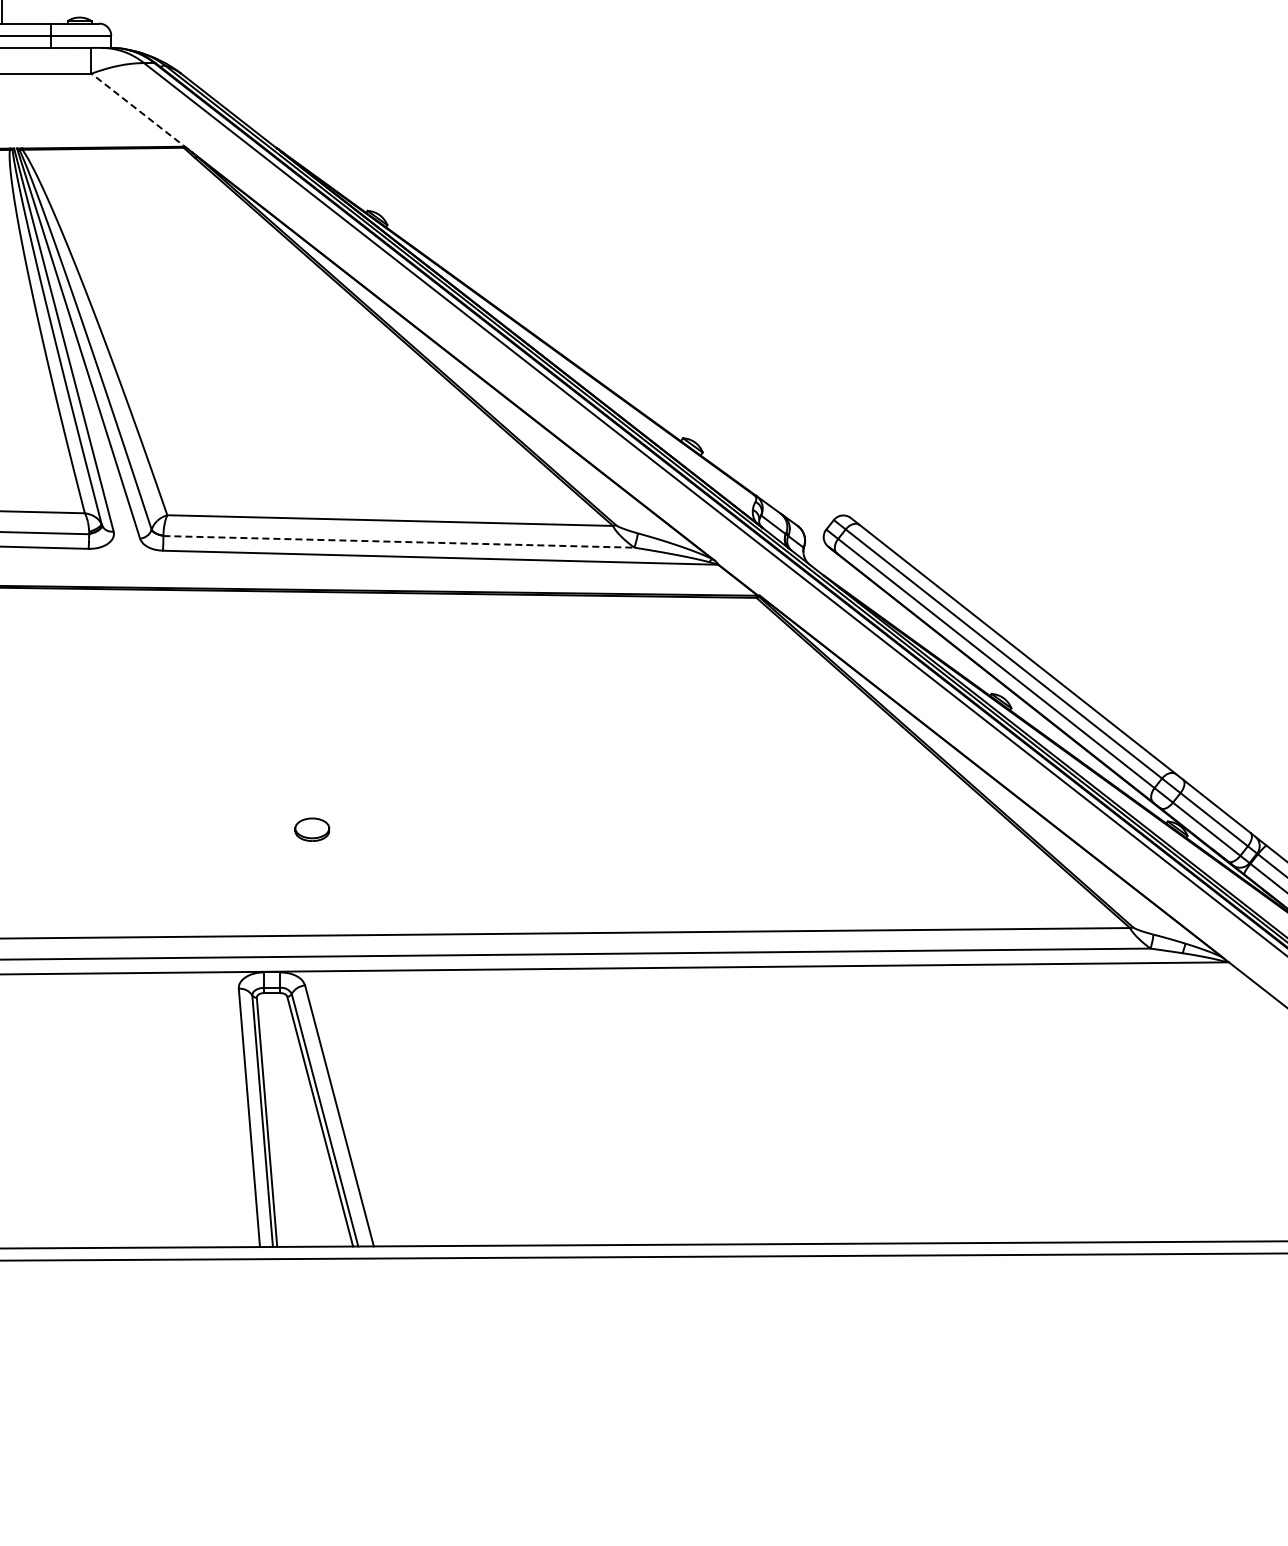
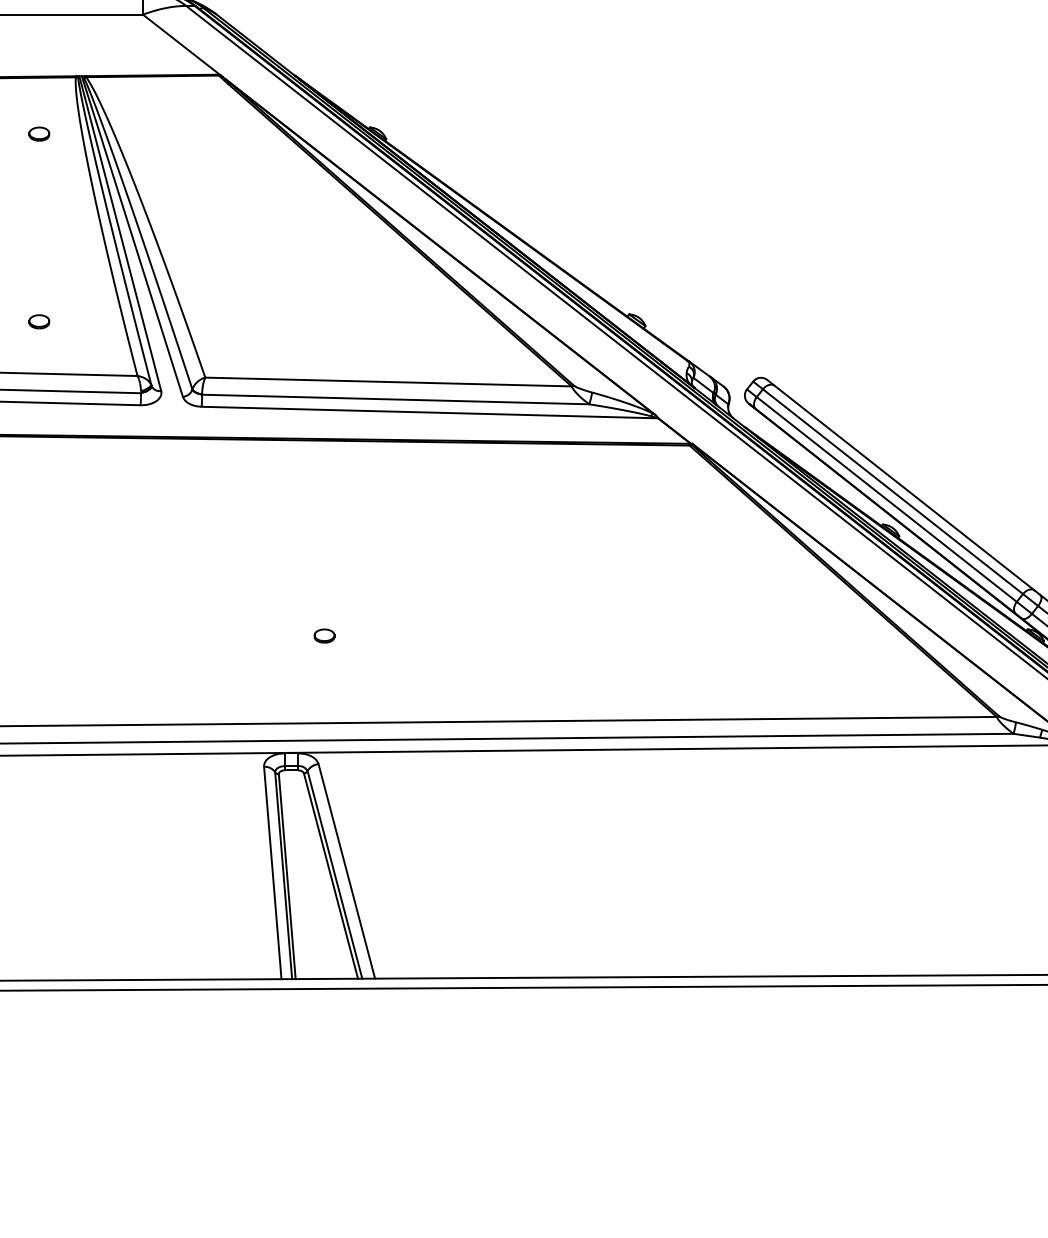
line: (139, 111) -> (182, 45), dashed -> solid
line: (398, 541) -> (395, 399), dashed -> solid
part: (312, 829) -> (324, 635), size x0.71

